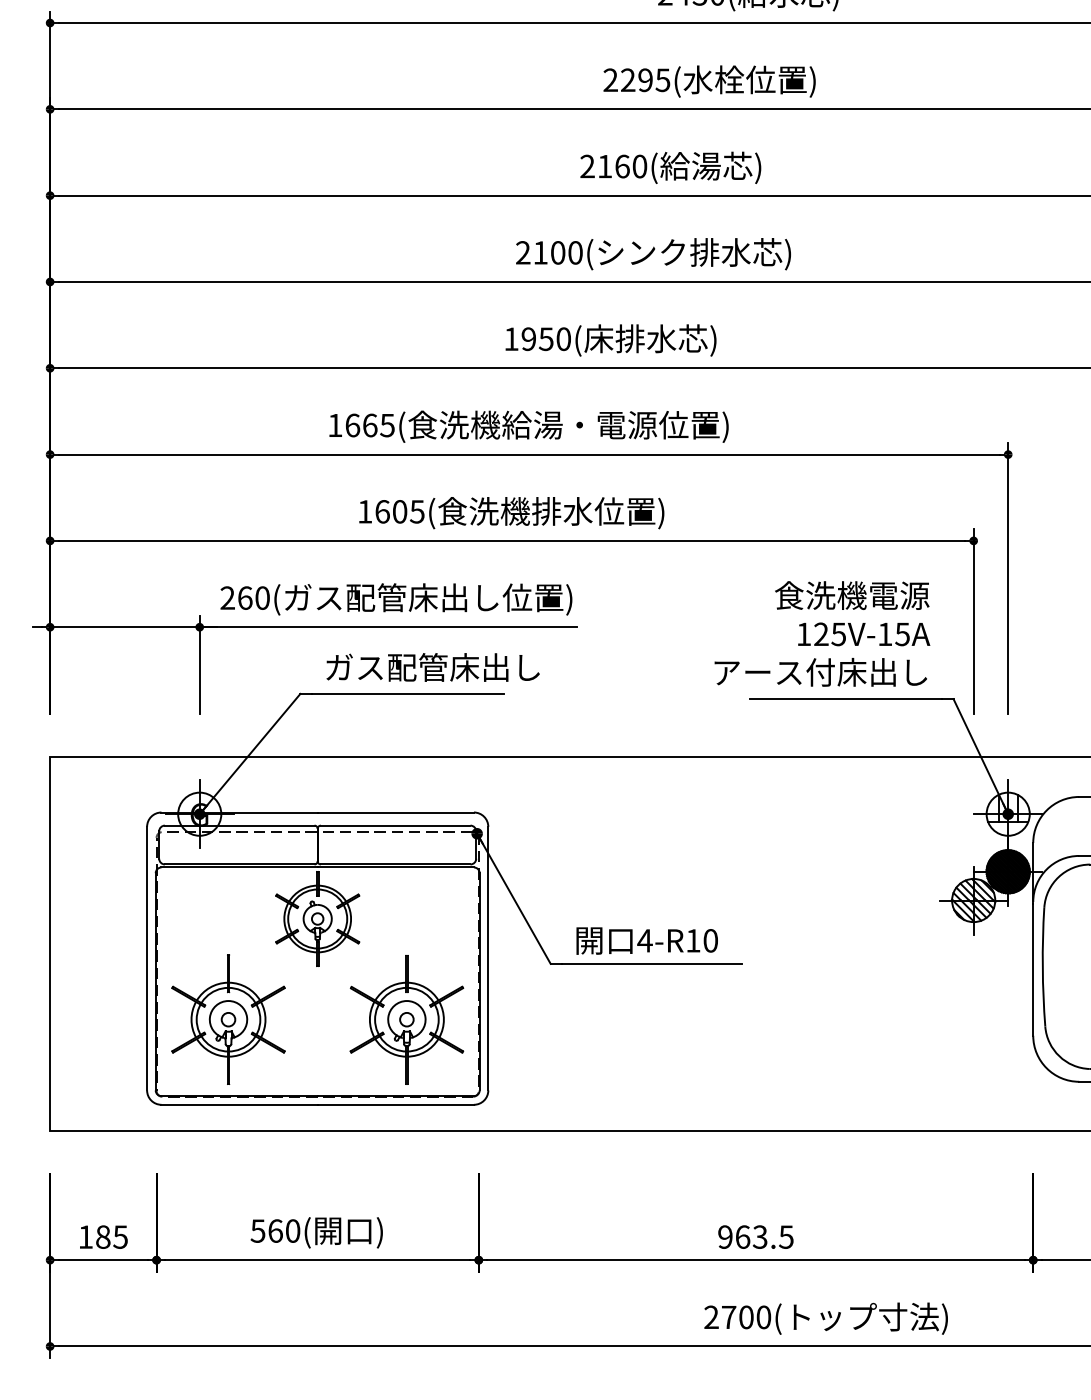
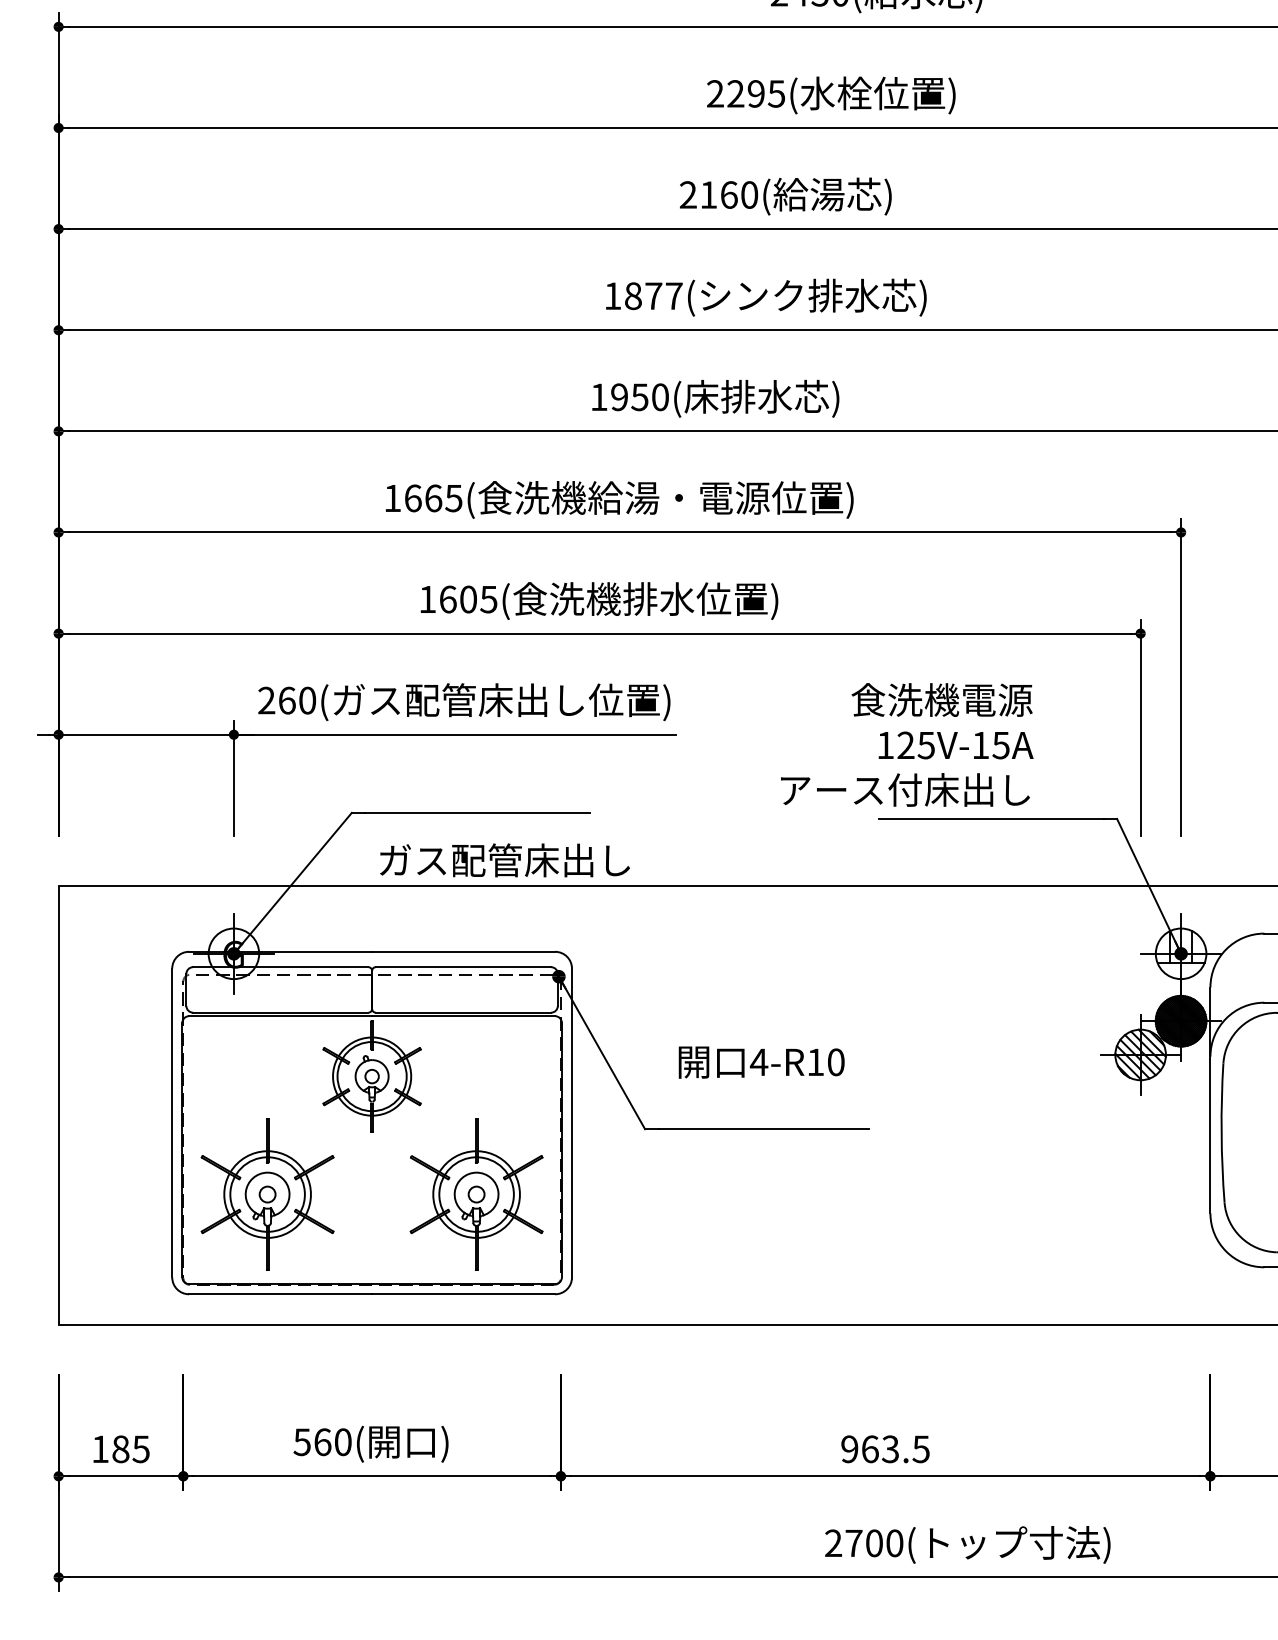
text: (549, 252) -> (643, 295), 2100 -> 1877
text: (822, 633) -> (907, 744), moved
text: (432, 667) -> (504, 860), moved
text: (646, 940) -> (760, 1061), moved

